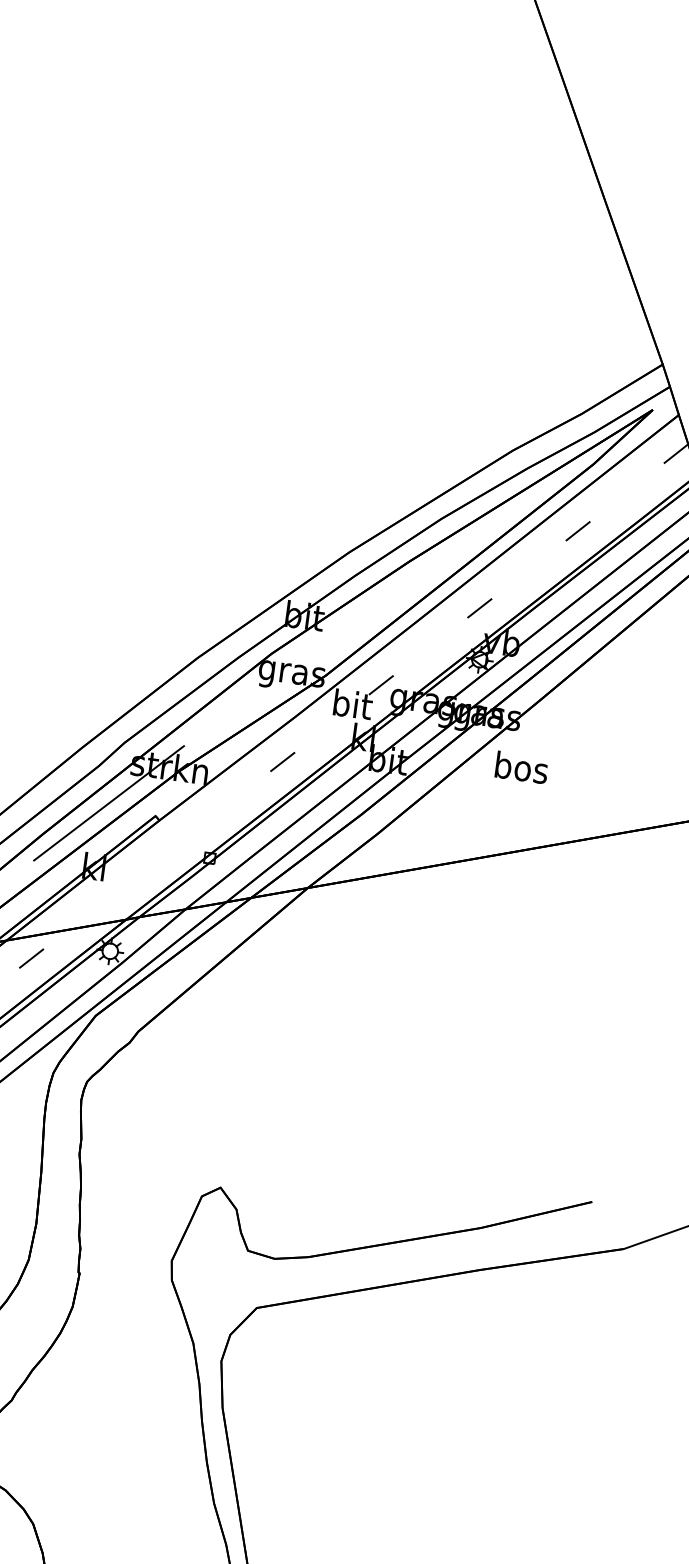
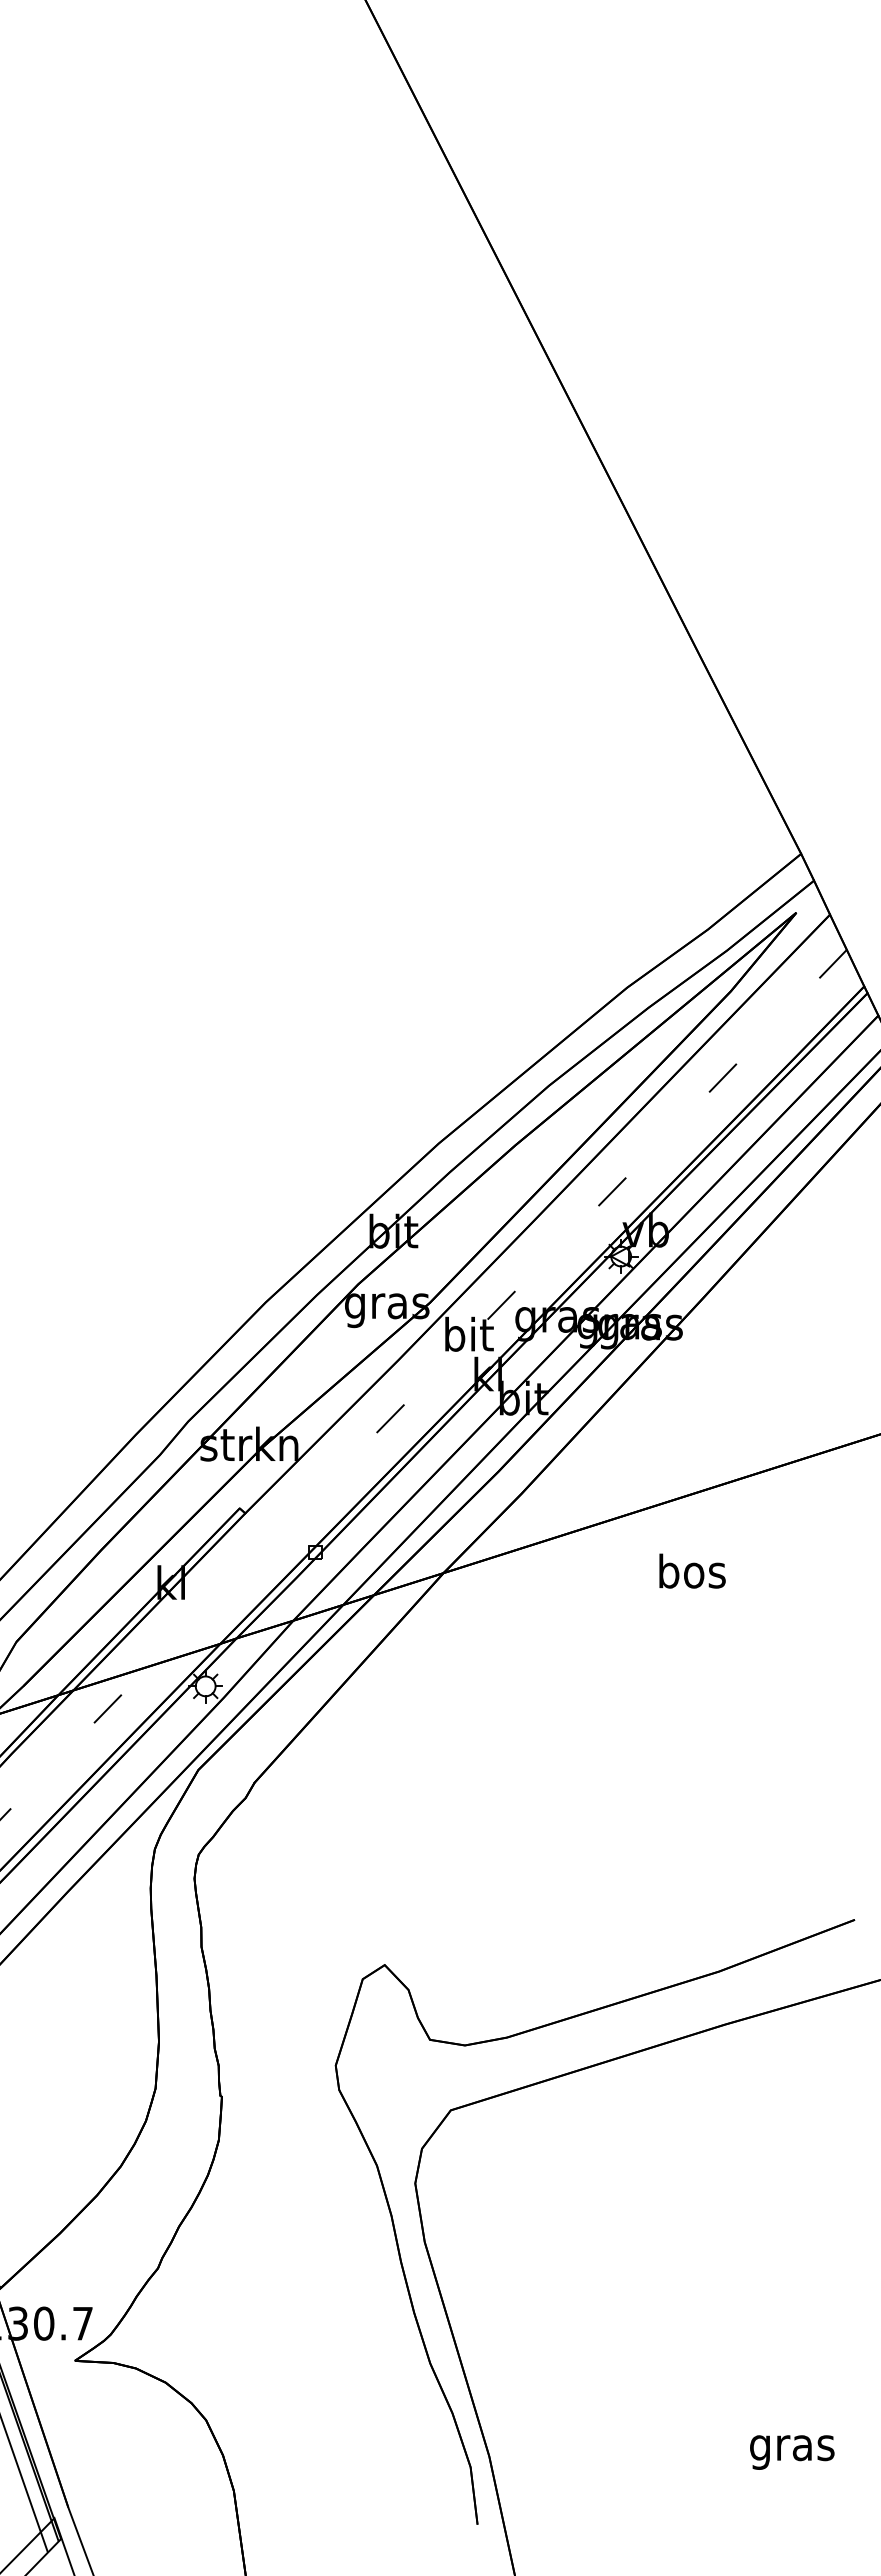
text: (521, 767) -> (692, 1570), moved
line: (108, 803) -> (178, 1500), removed

